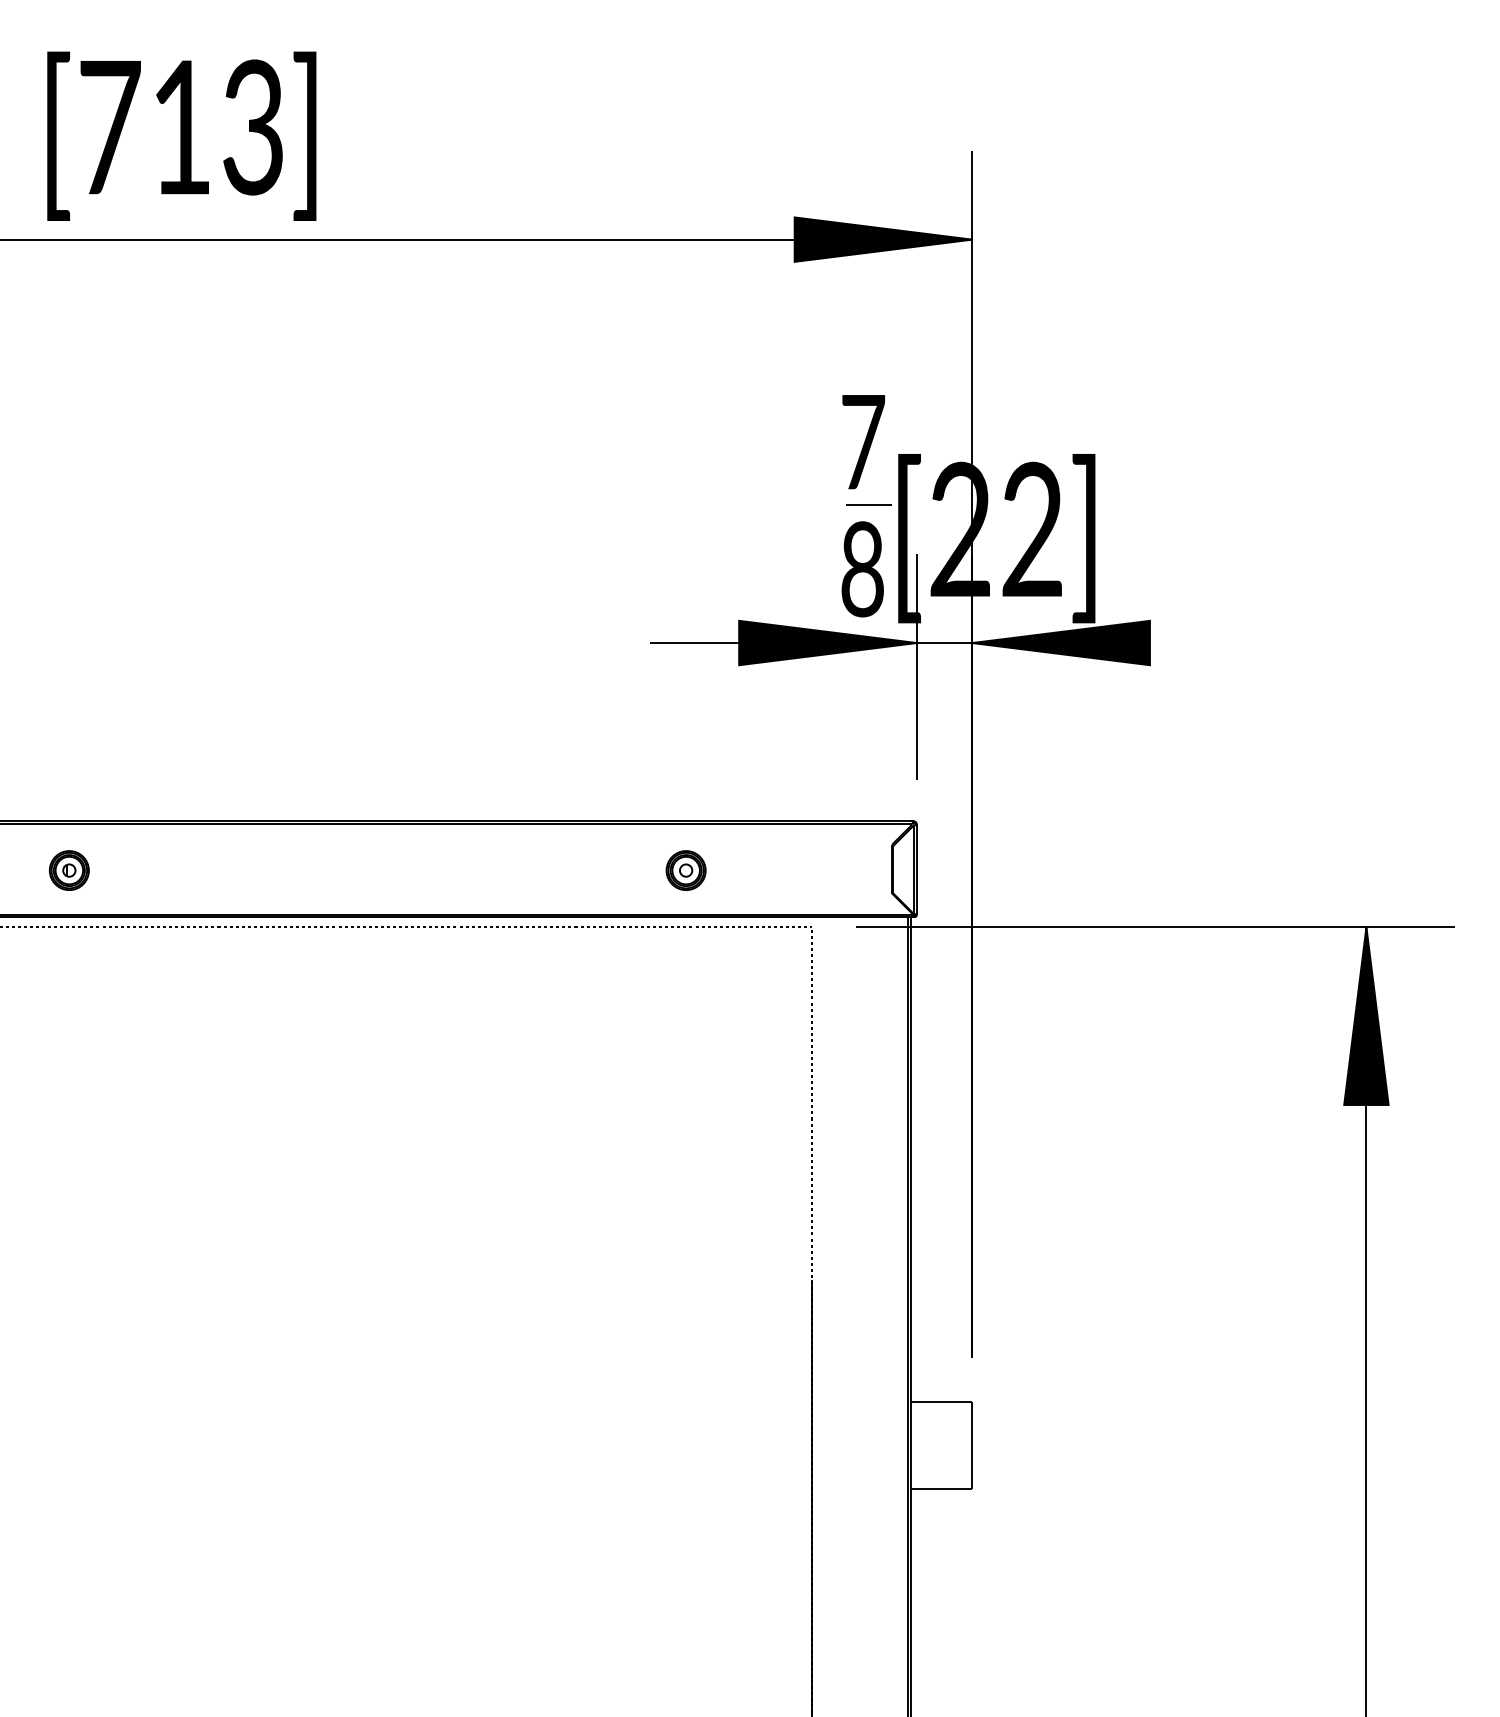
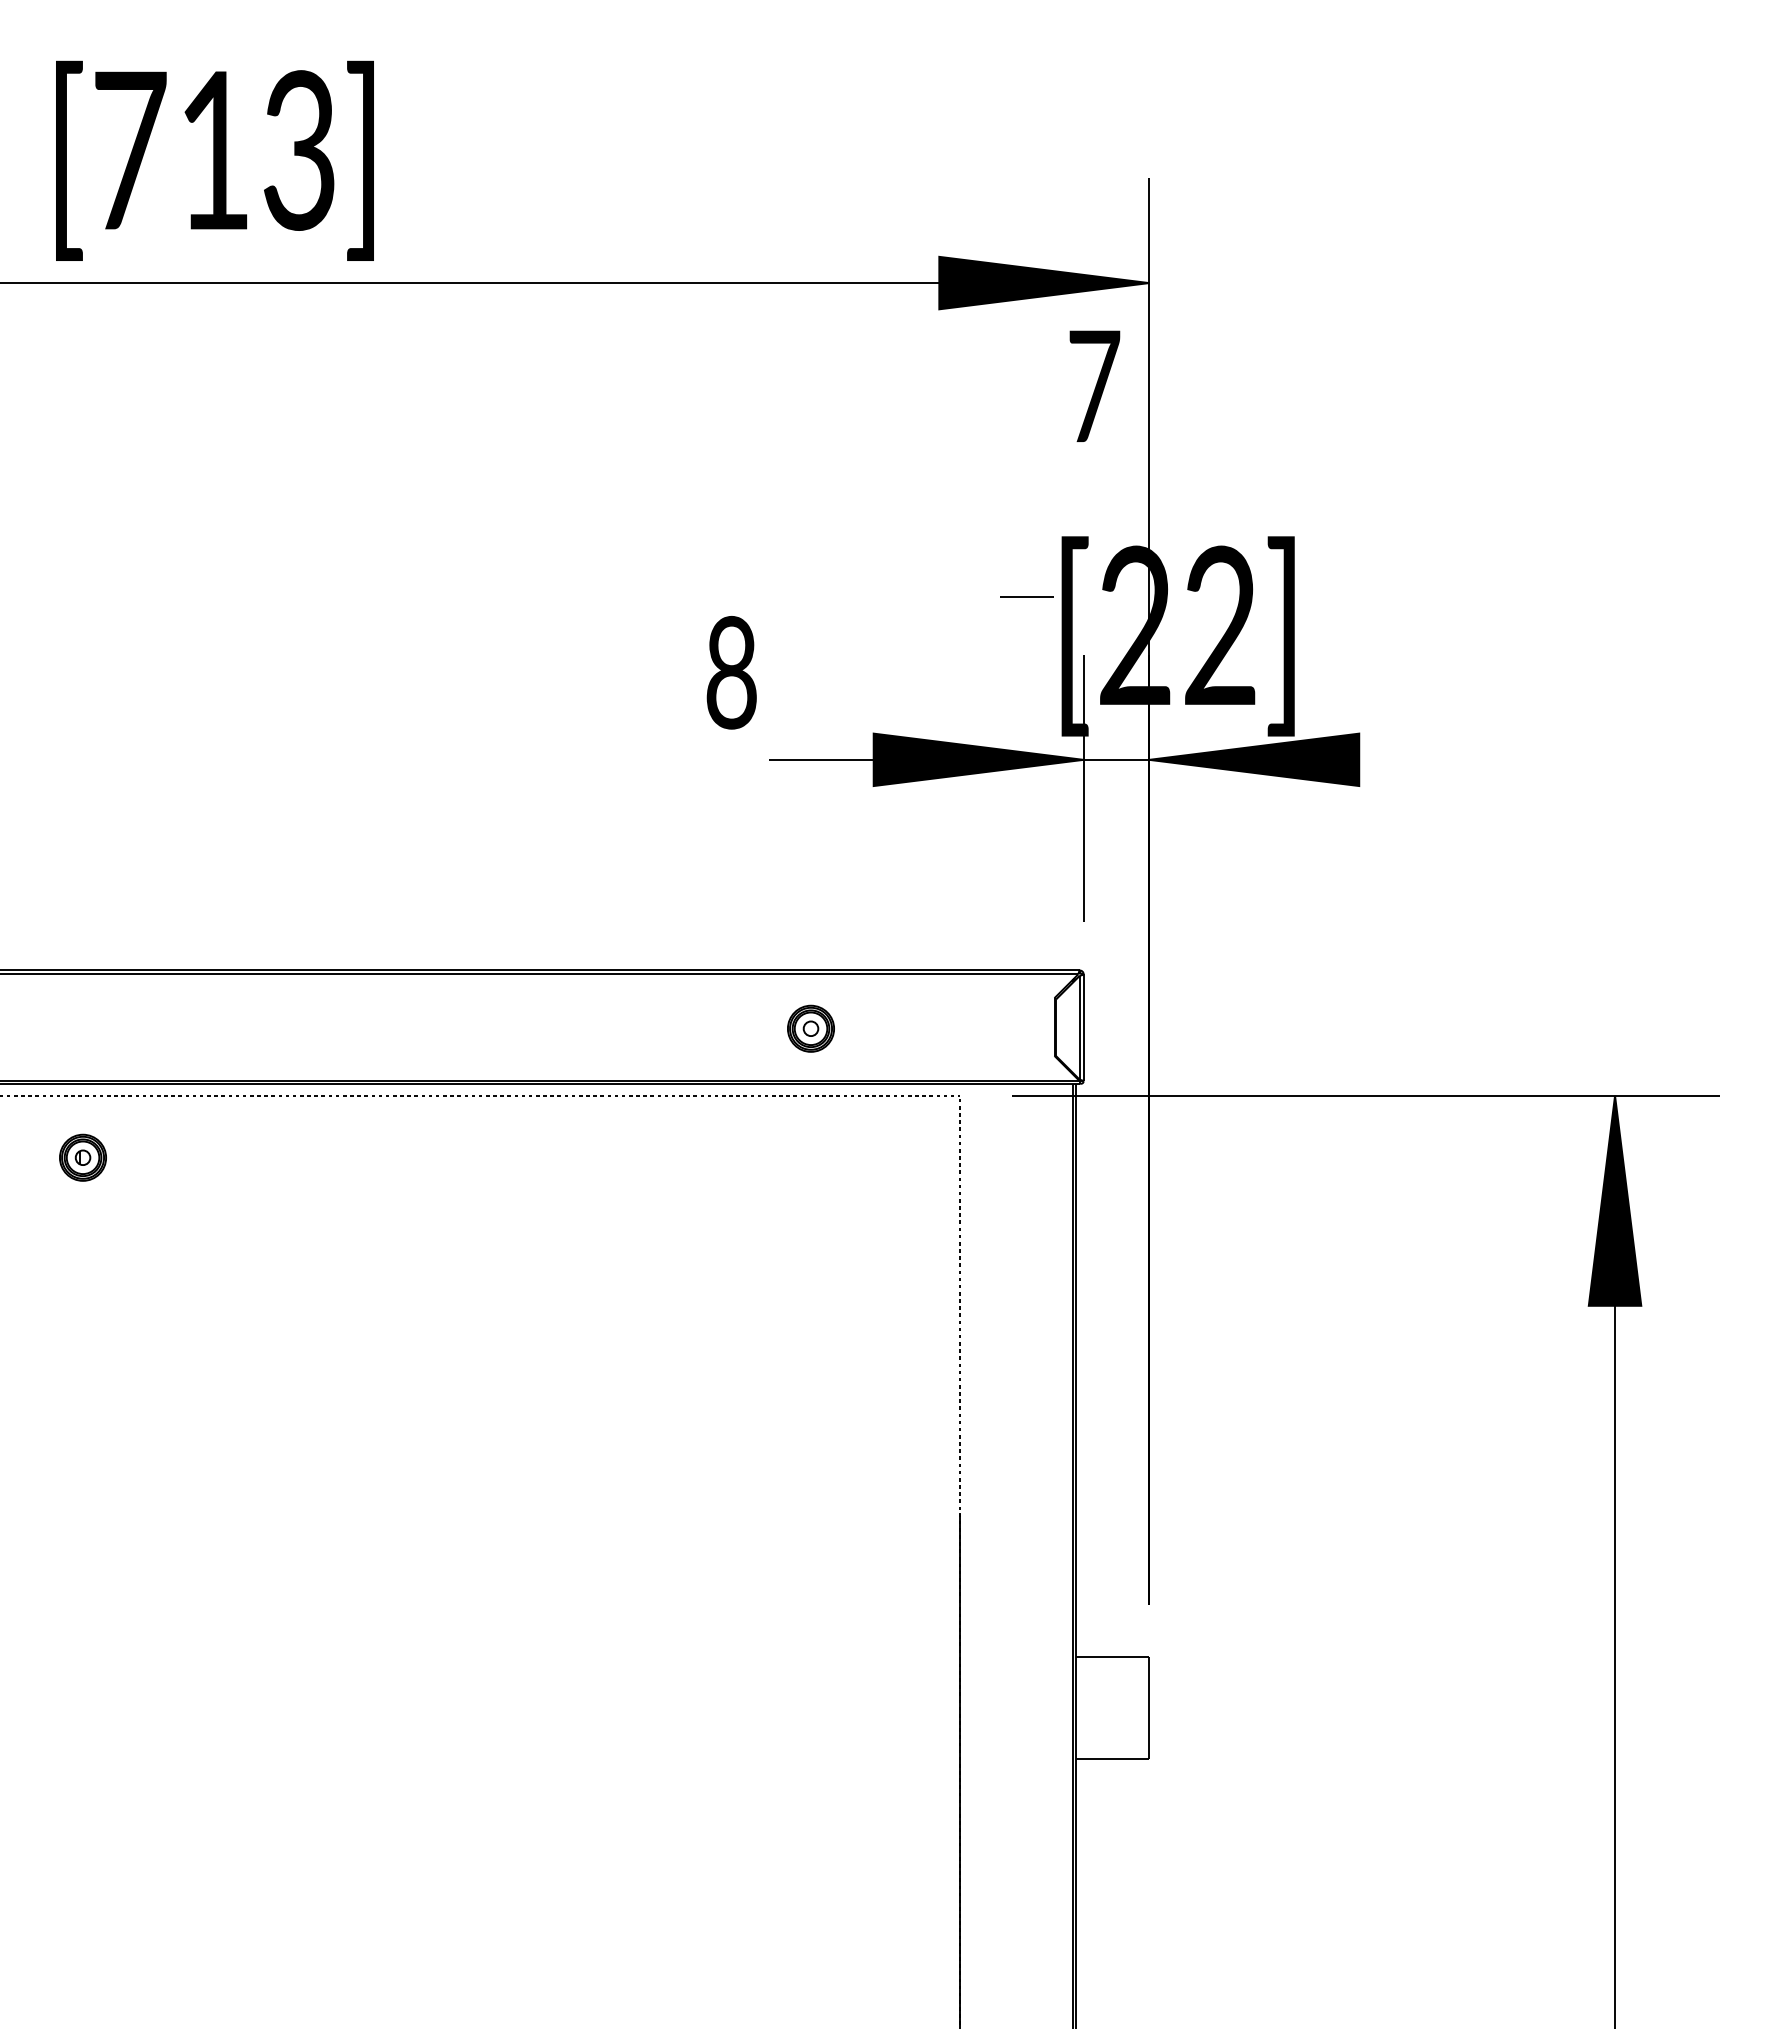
text: (863, 441) -> (1094, 385), moved
text: (862, 569) -> (731, 672), moved
part: (68, 870) -> (82, 1157), moved

